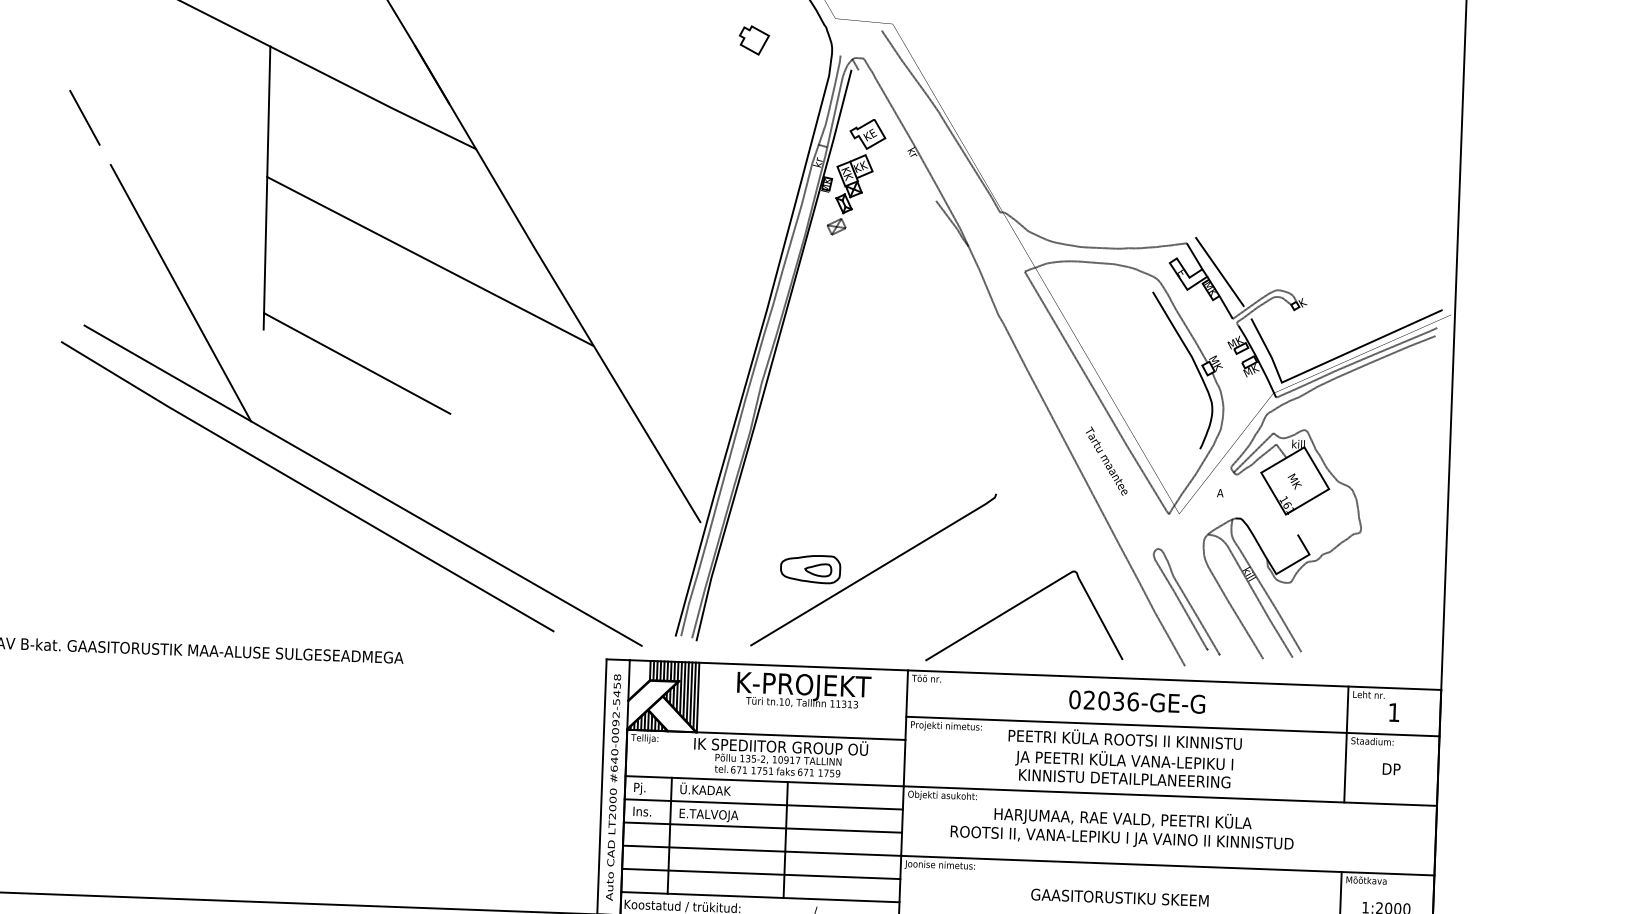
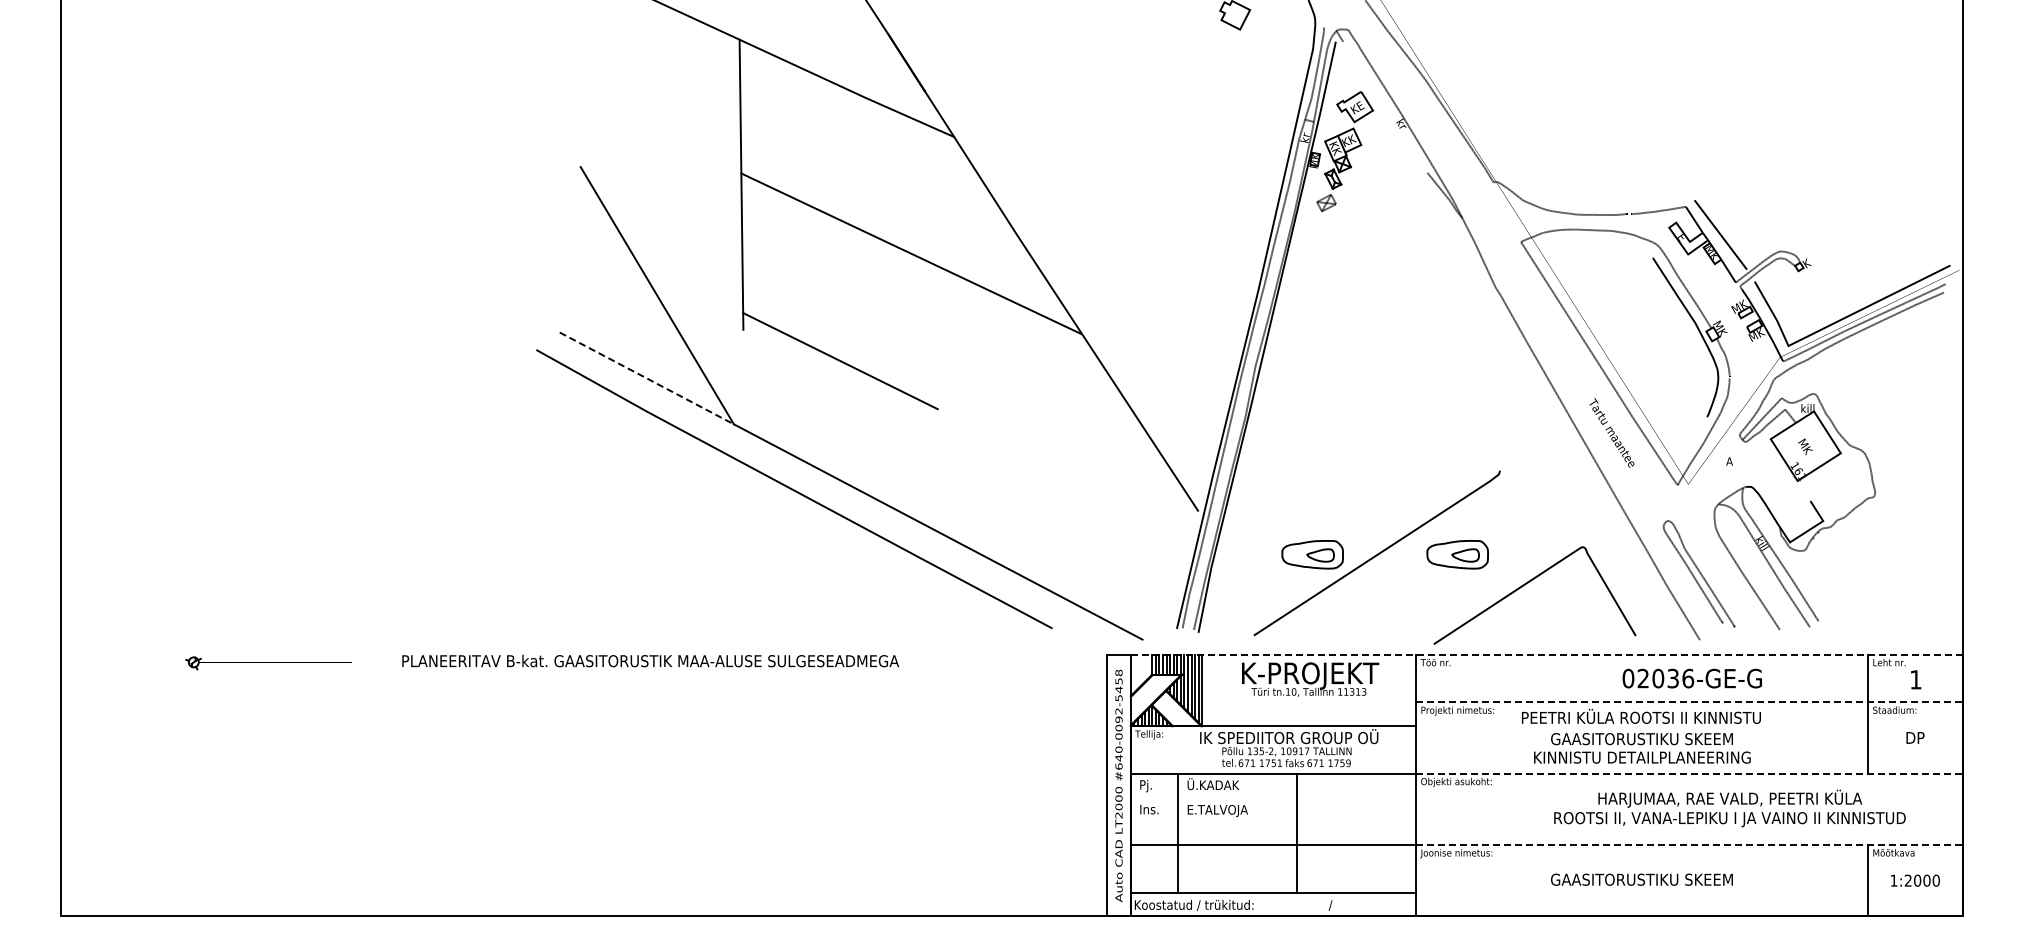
line: (85, 117) -> (552, 119), removed
line: (168, 373) -> (647, 378), solid -> dashed
part: (951, 574) -> (1457, 554), added
line: (1035, 674) -> (1547, 654), solid -> dashed
text: (1136, 701) -> (1691, 678), moved
line: (1173, 726) -> (1690, 702), solid -> dashed
text: (1123, 760) -> (1640, 739), JA PEETRI KÜLA VANA-LEPIKU I -> GAASITORUSTIKU SKEEM
line: (1171, 795) -> (1690, 773), solid -> dashed
line: (763, 804) -> (1273, 797), removed
line: (762, 827) -> (1273, 821), removed
text: (1122, 828) -> (1729, 808), moved
line: (1168, 866) -> (1690, 845), solid -> dashed
line: (761, 873) -> (1273, 868), removed

